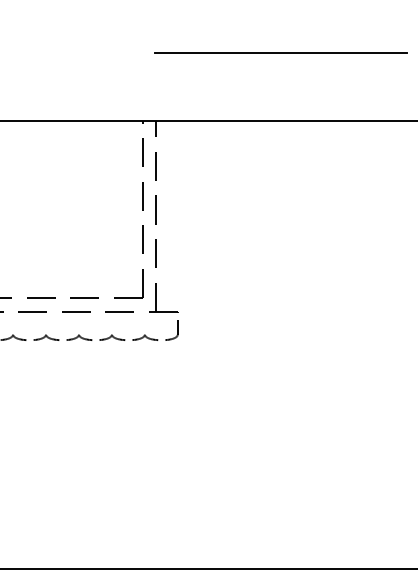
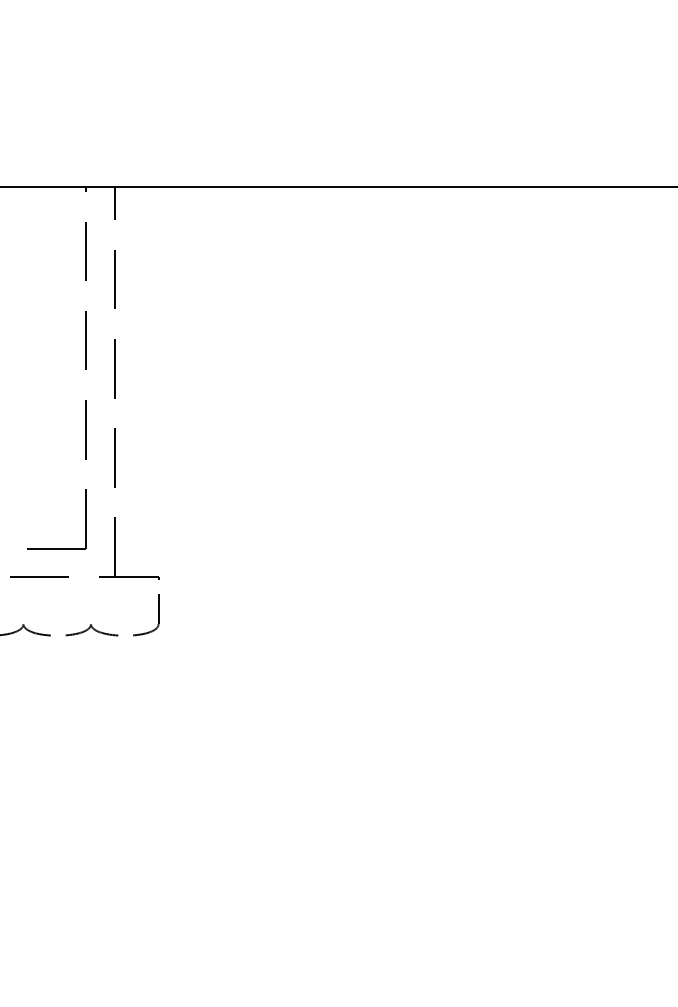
line: (280, 53) -> (368, 48), removed

